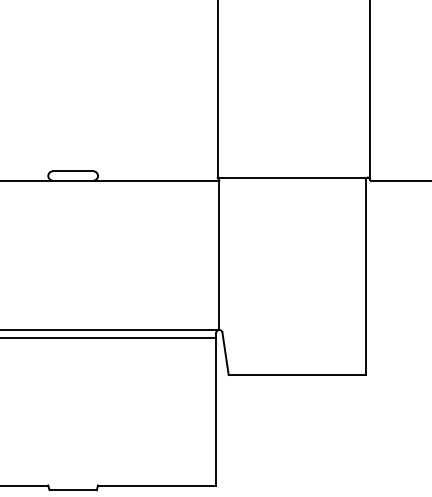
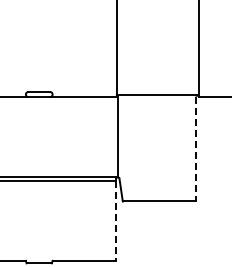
line: (365, 278) -> (196, 149), solid -> dashed
line: (216, 412) -> (116, 221), solid -> dashed

